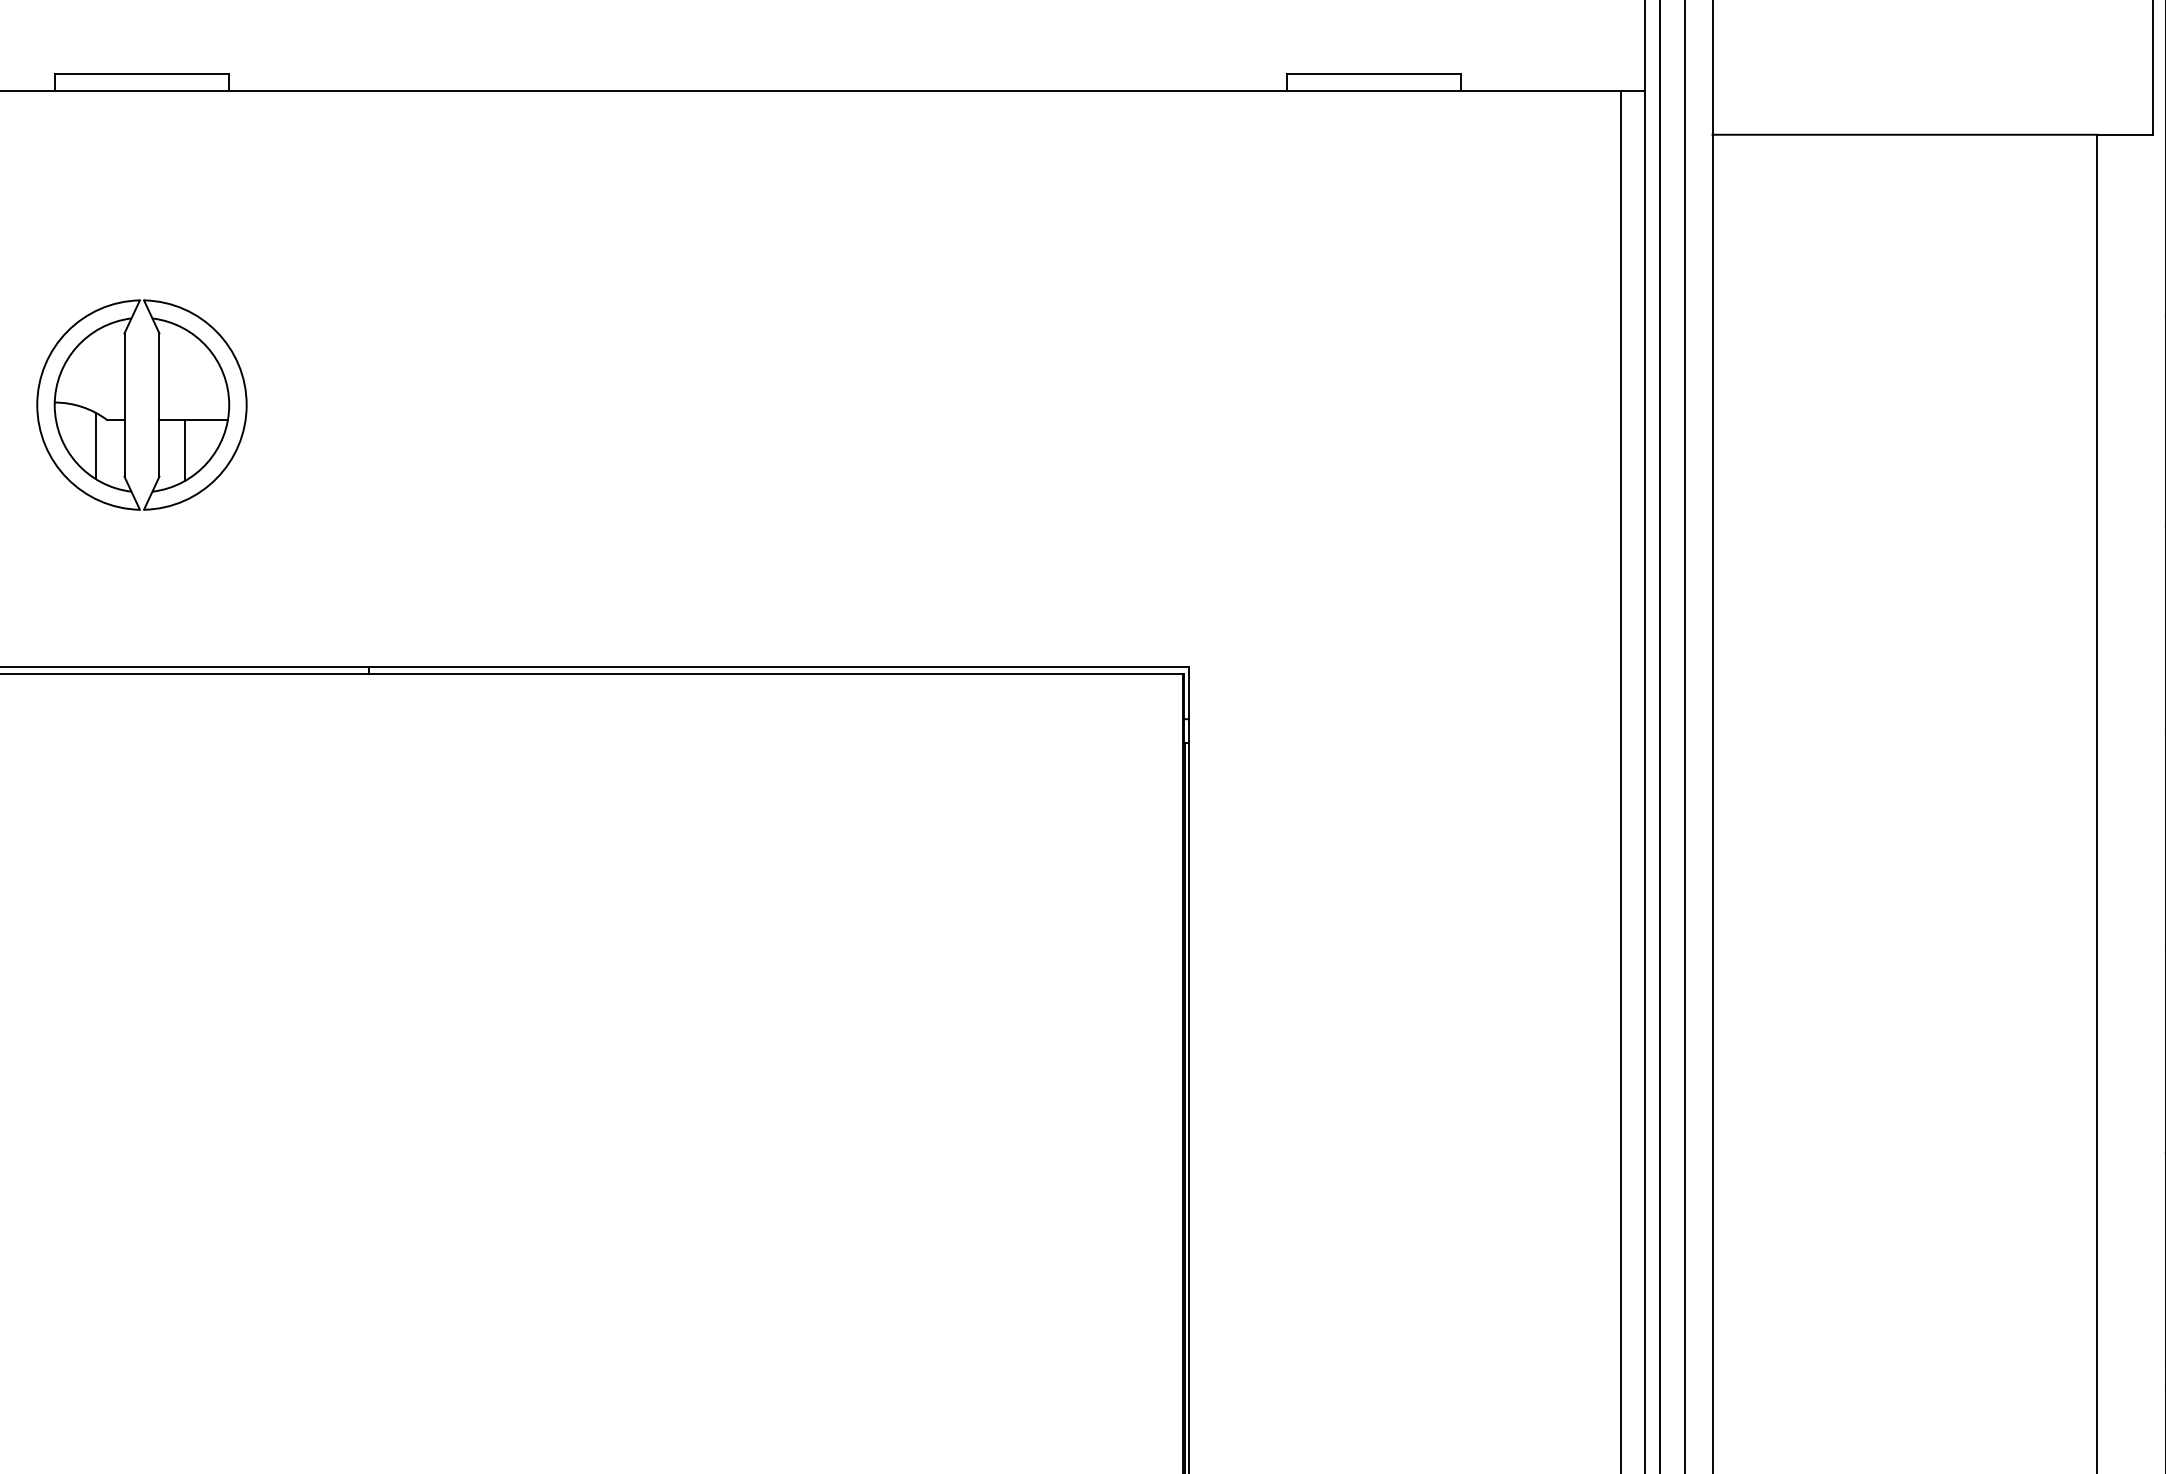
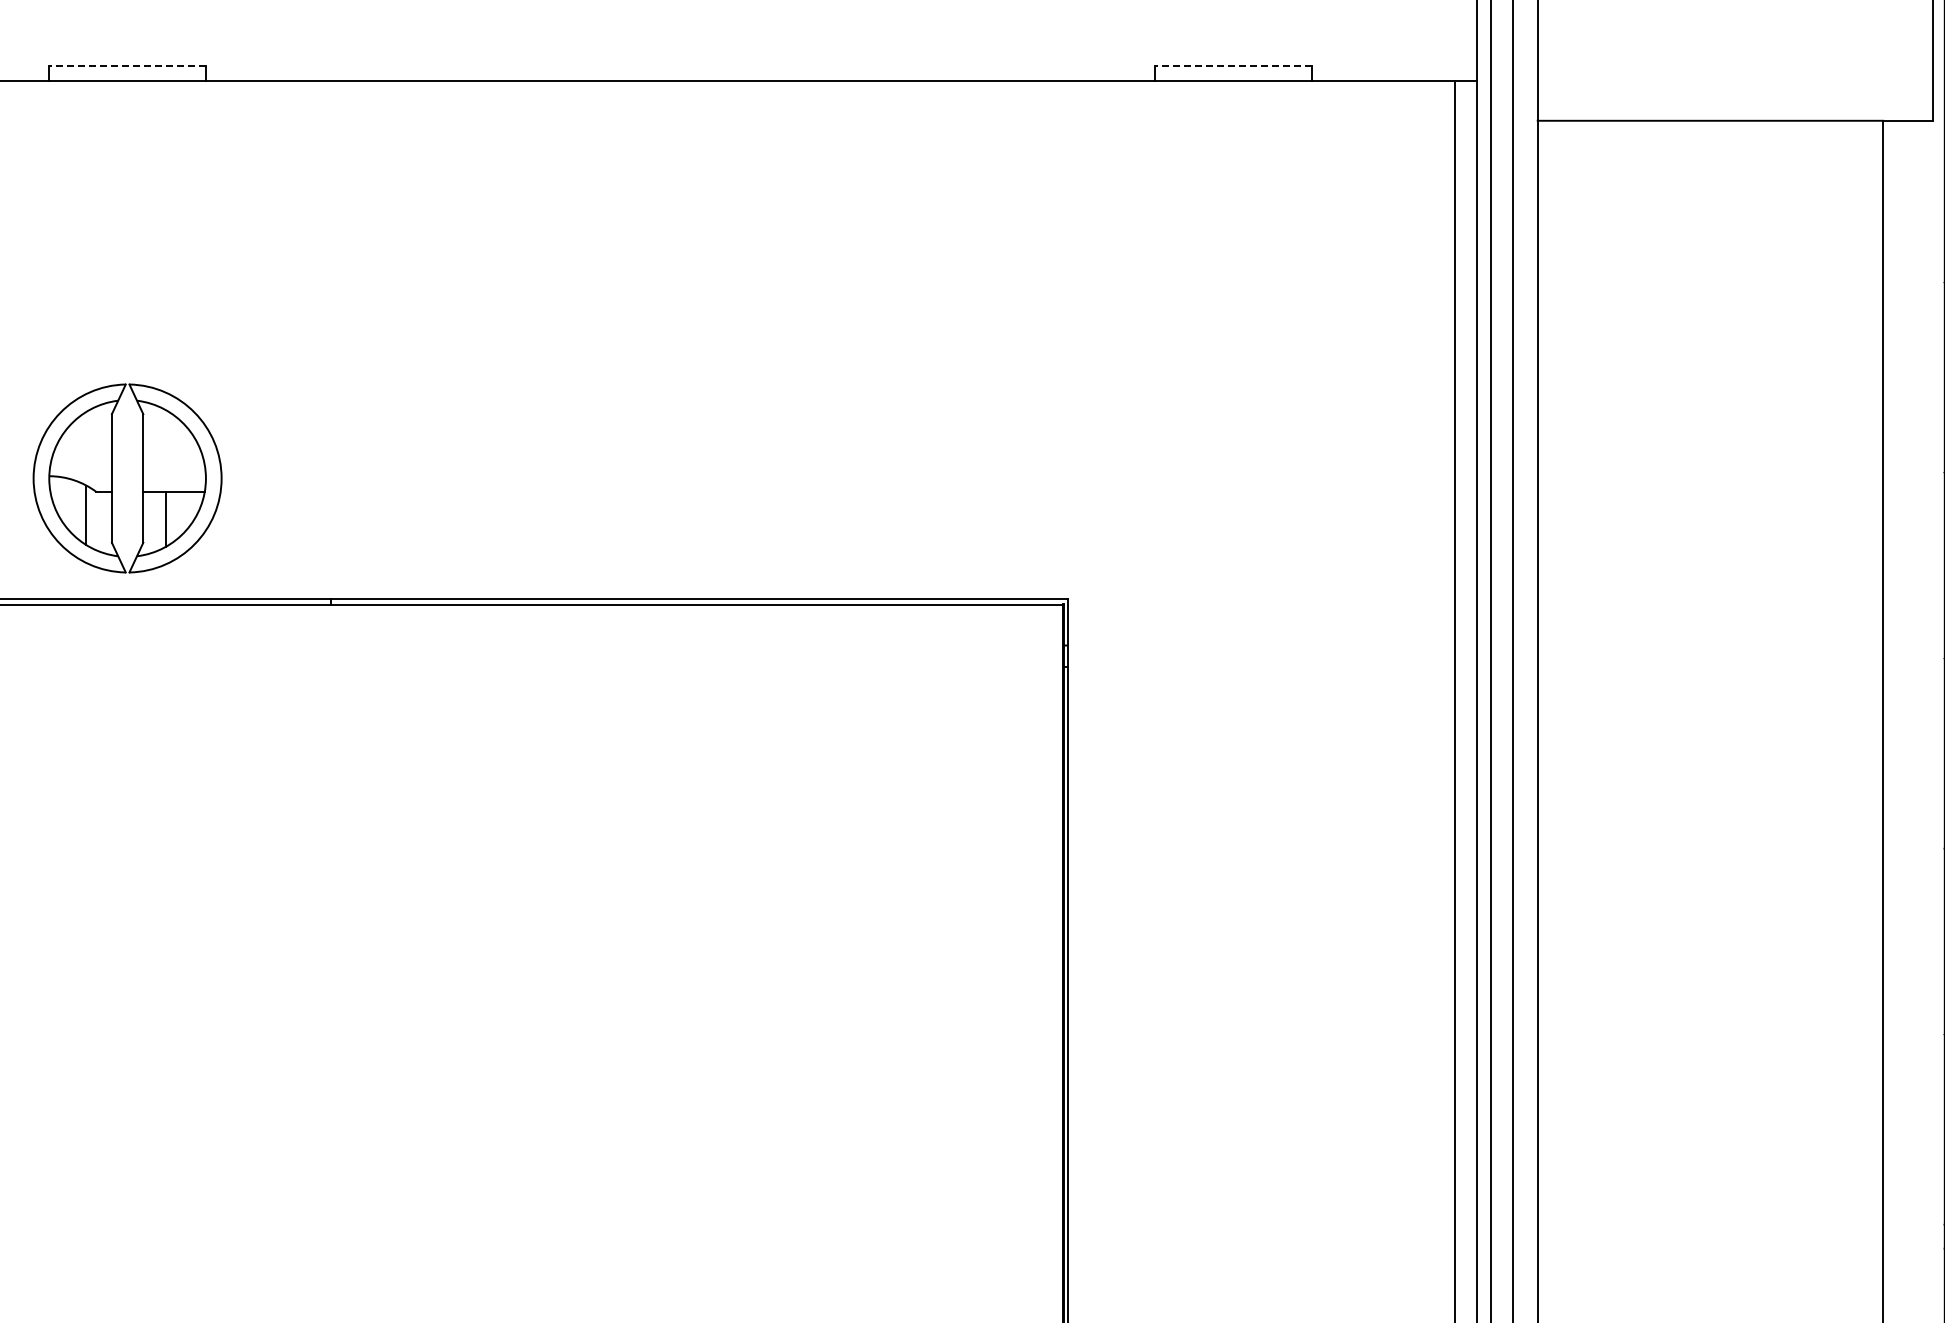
line: (141, 73) -> (127, 65), solid -> dashed
line: (1373, 73) -> (1233, 65), solid -> dashed
part: (125, 405) -> (112, 478), moved

